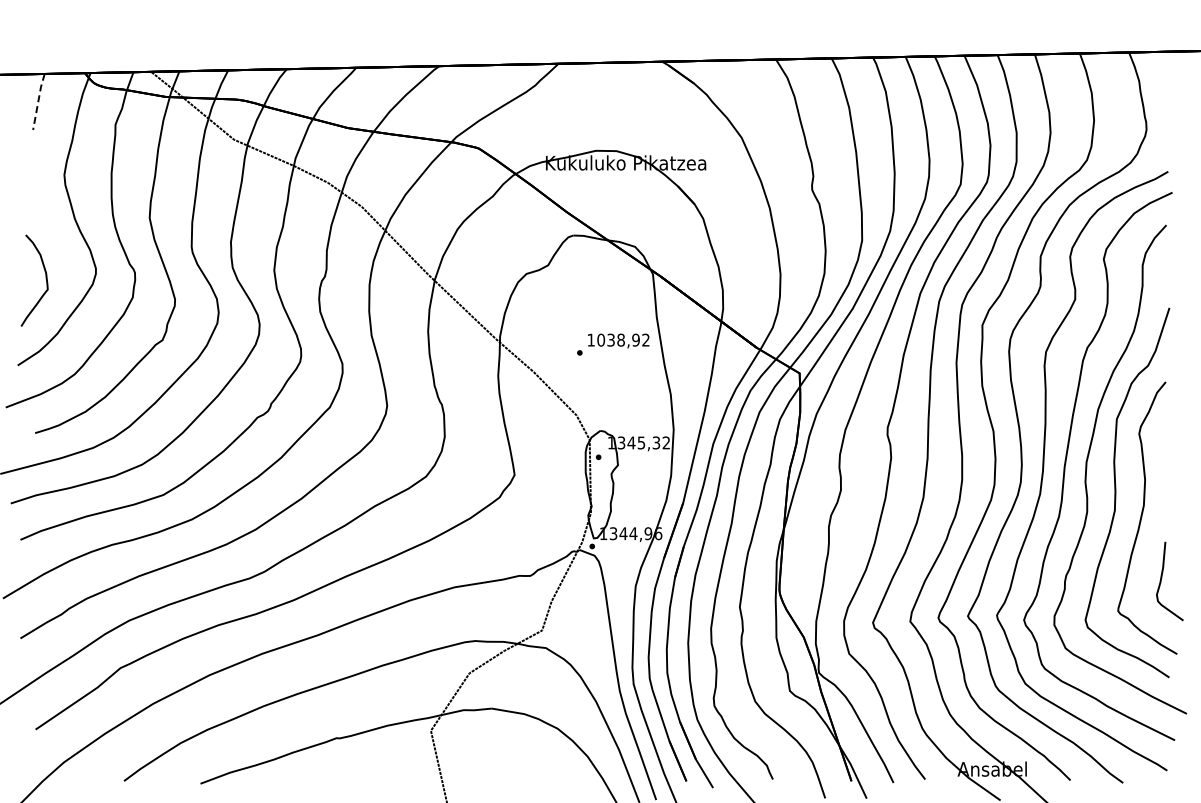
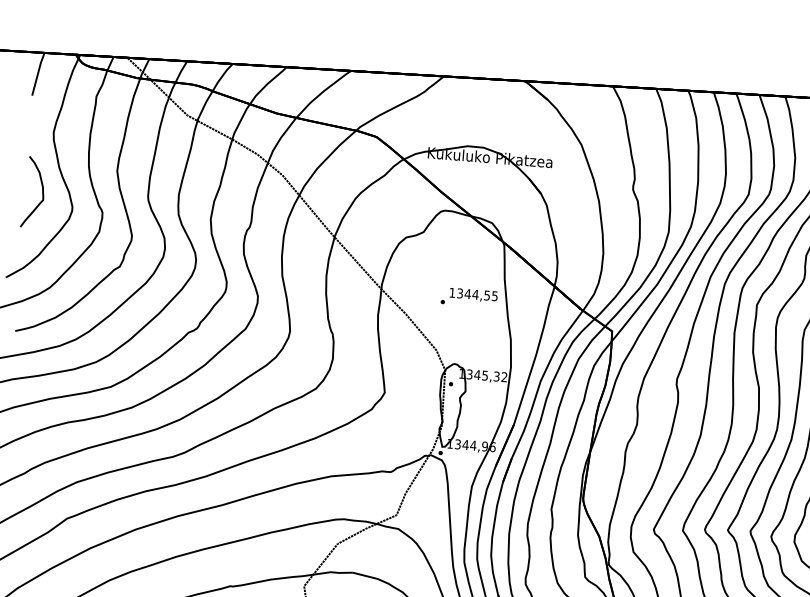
line: (38, 101) -> (38, 73), dashed -> solid
curve: (45, 278) -> (42, 191), moved
text: (623, 339) -> (477, 294), 1038,92 -> 1344,55

